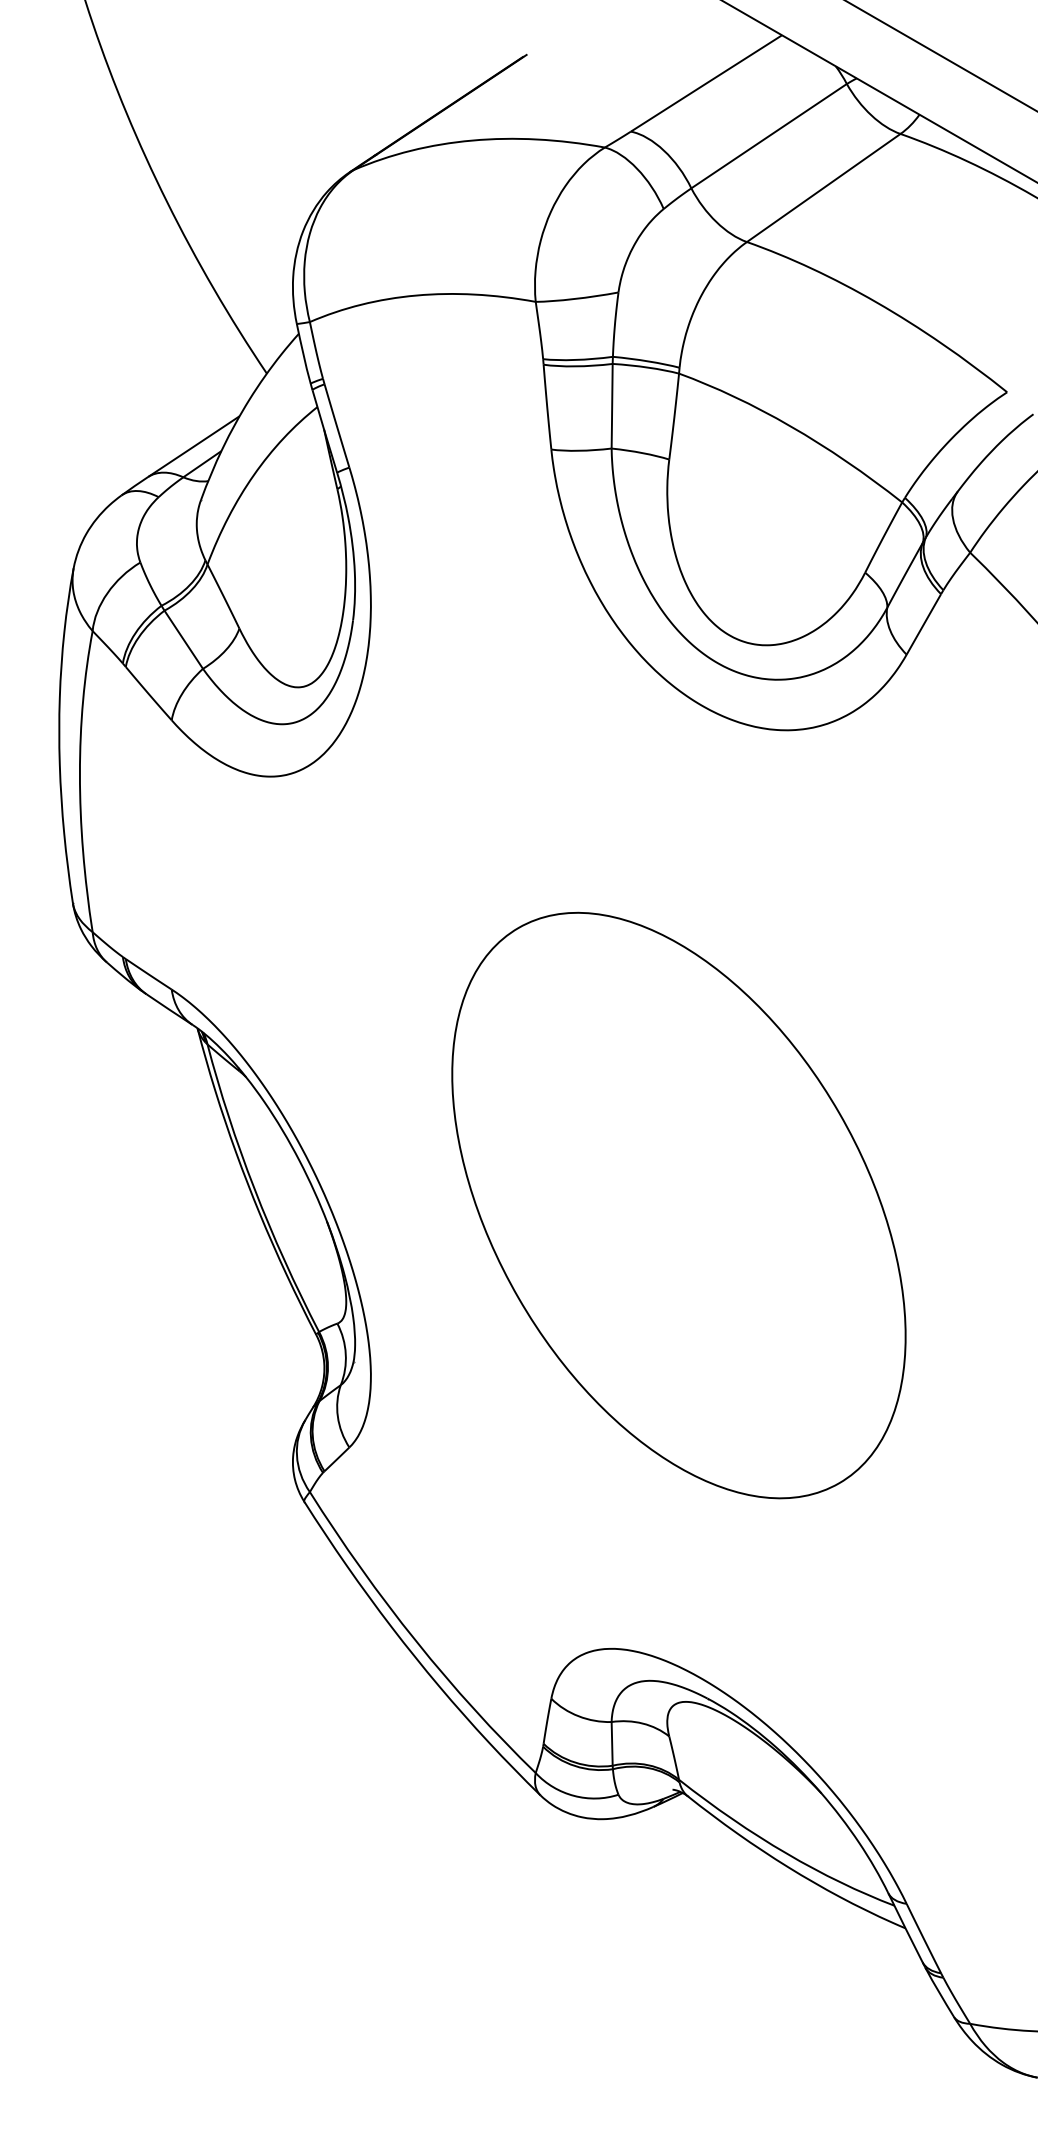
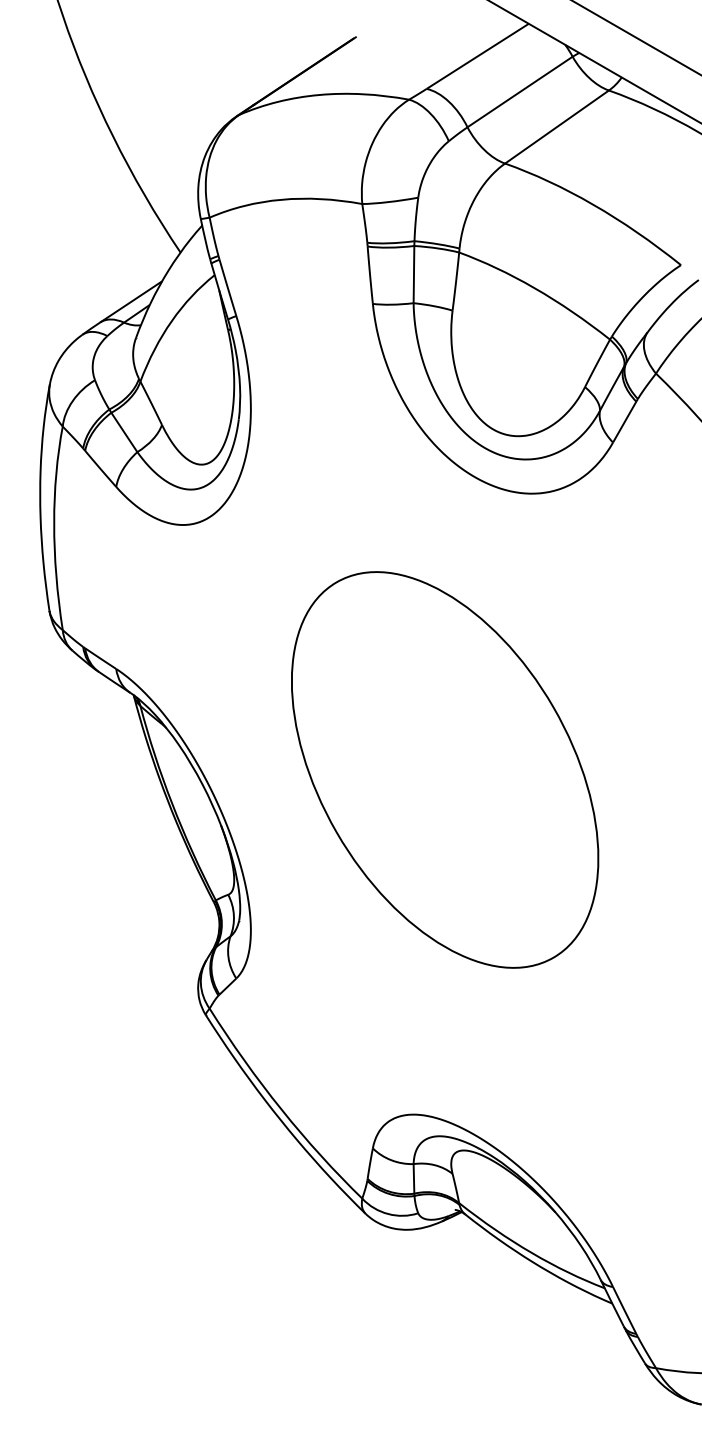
part: (679, 1204) -> (445, 769), moved

